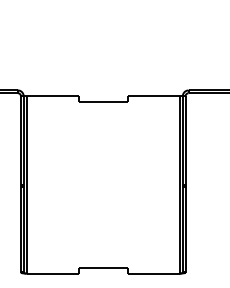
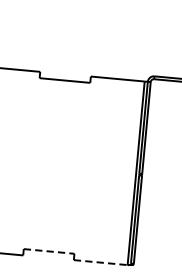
line: (103, 267) -> (49, 251), solid -> dashed
line: (154, 273) -> (101, 262), solid -> dashed

